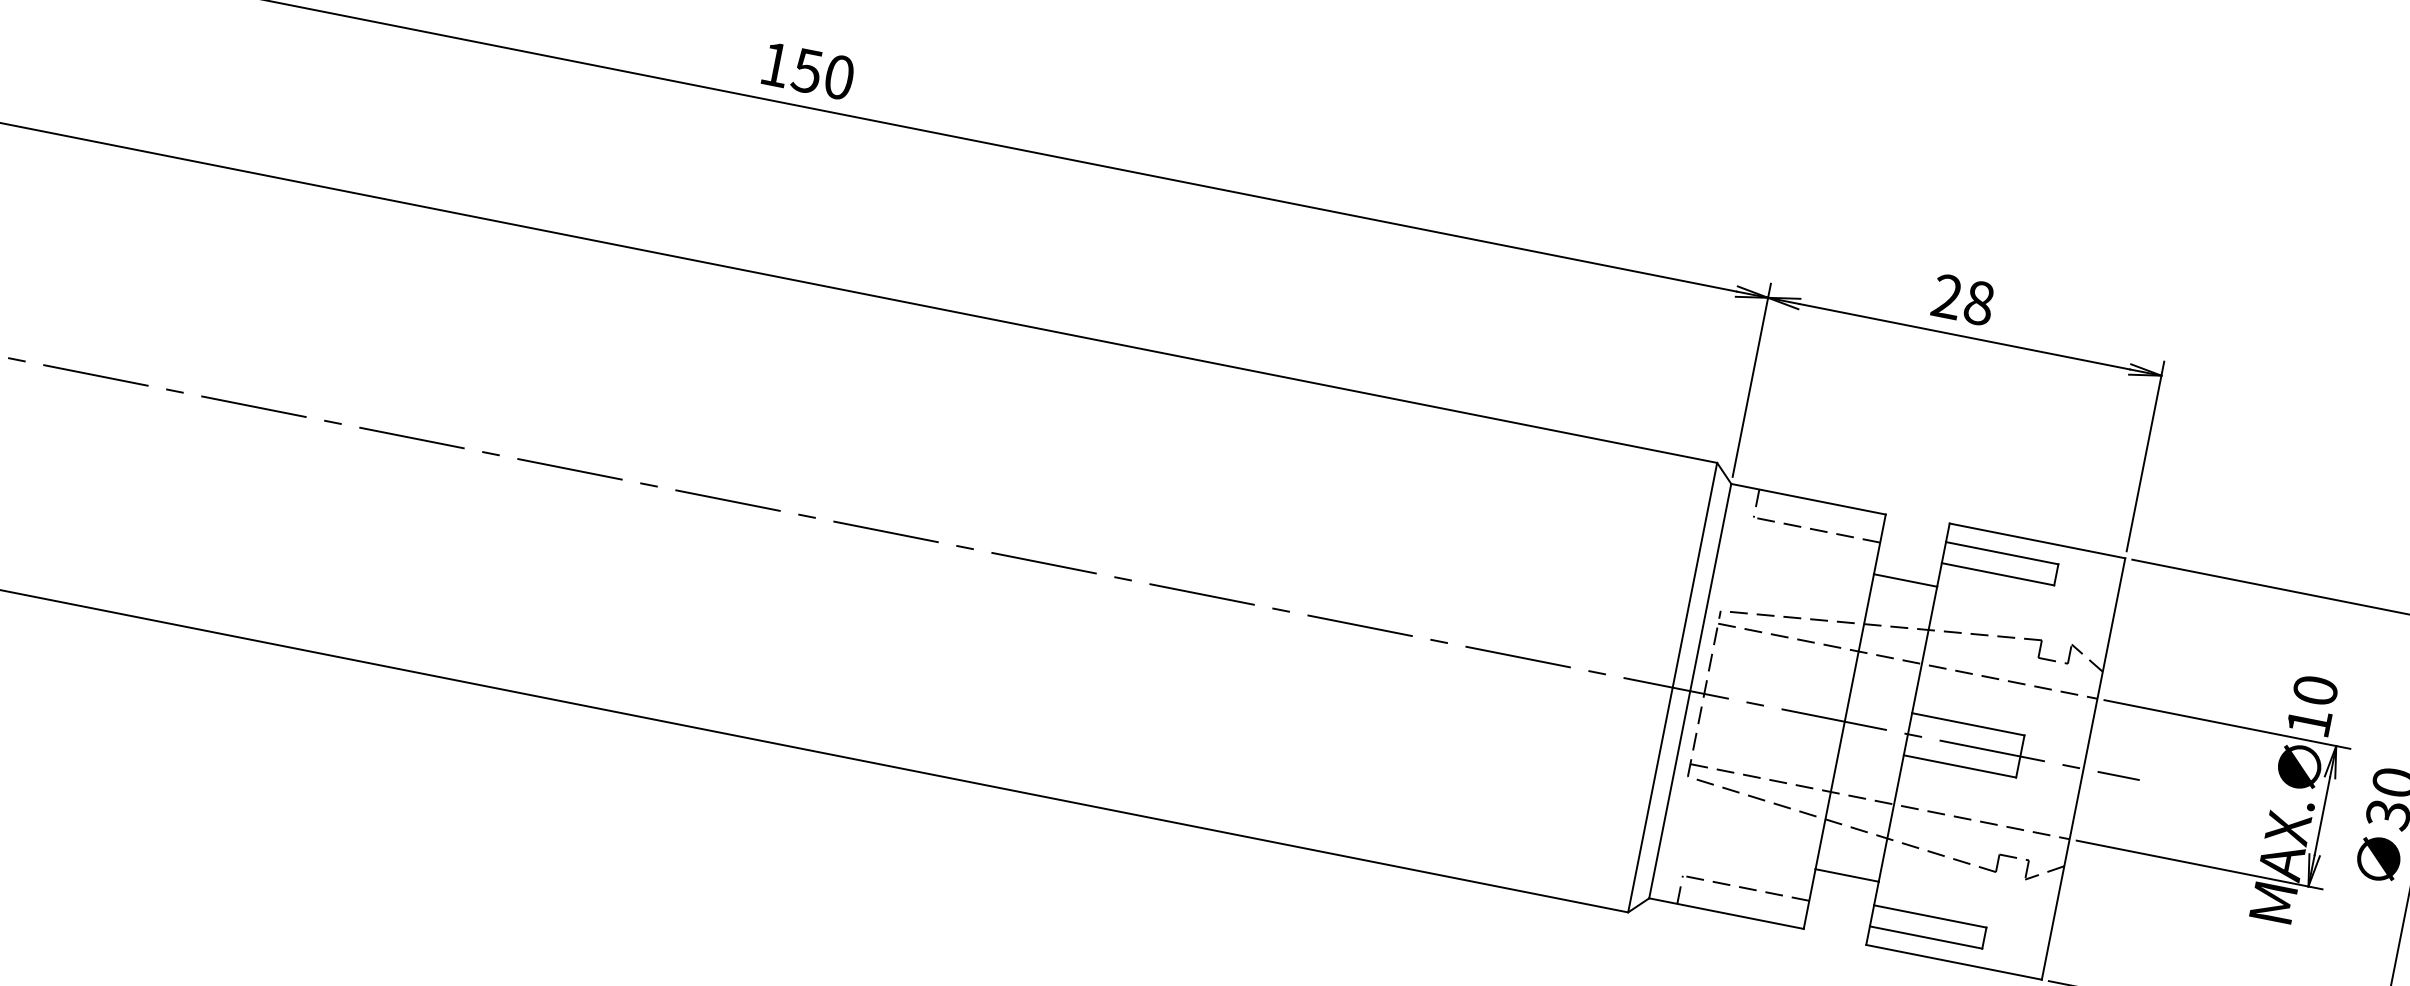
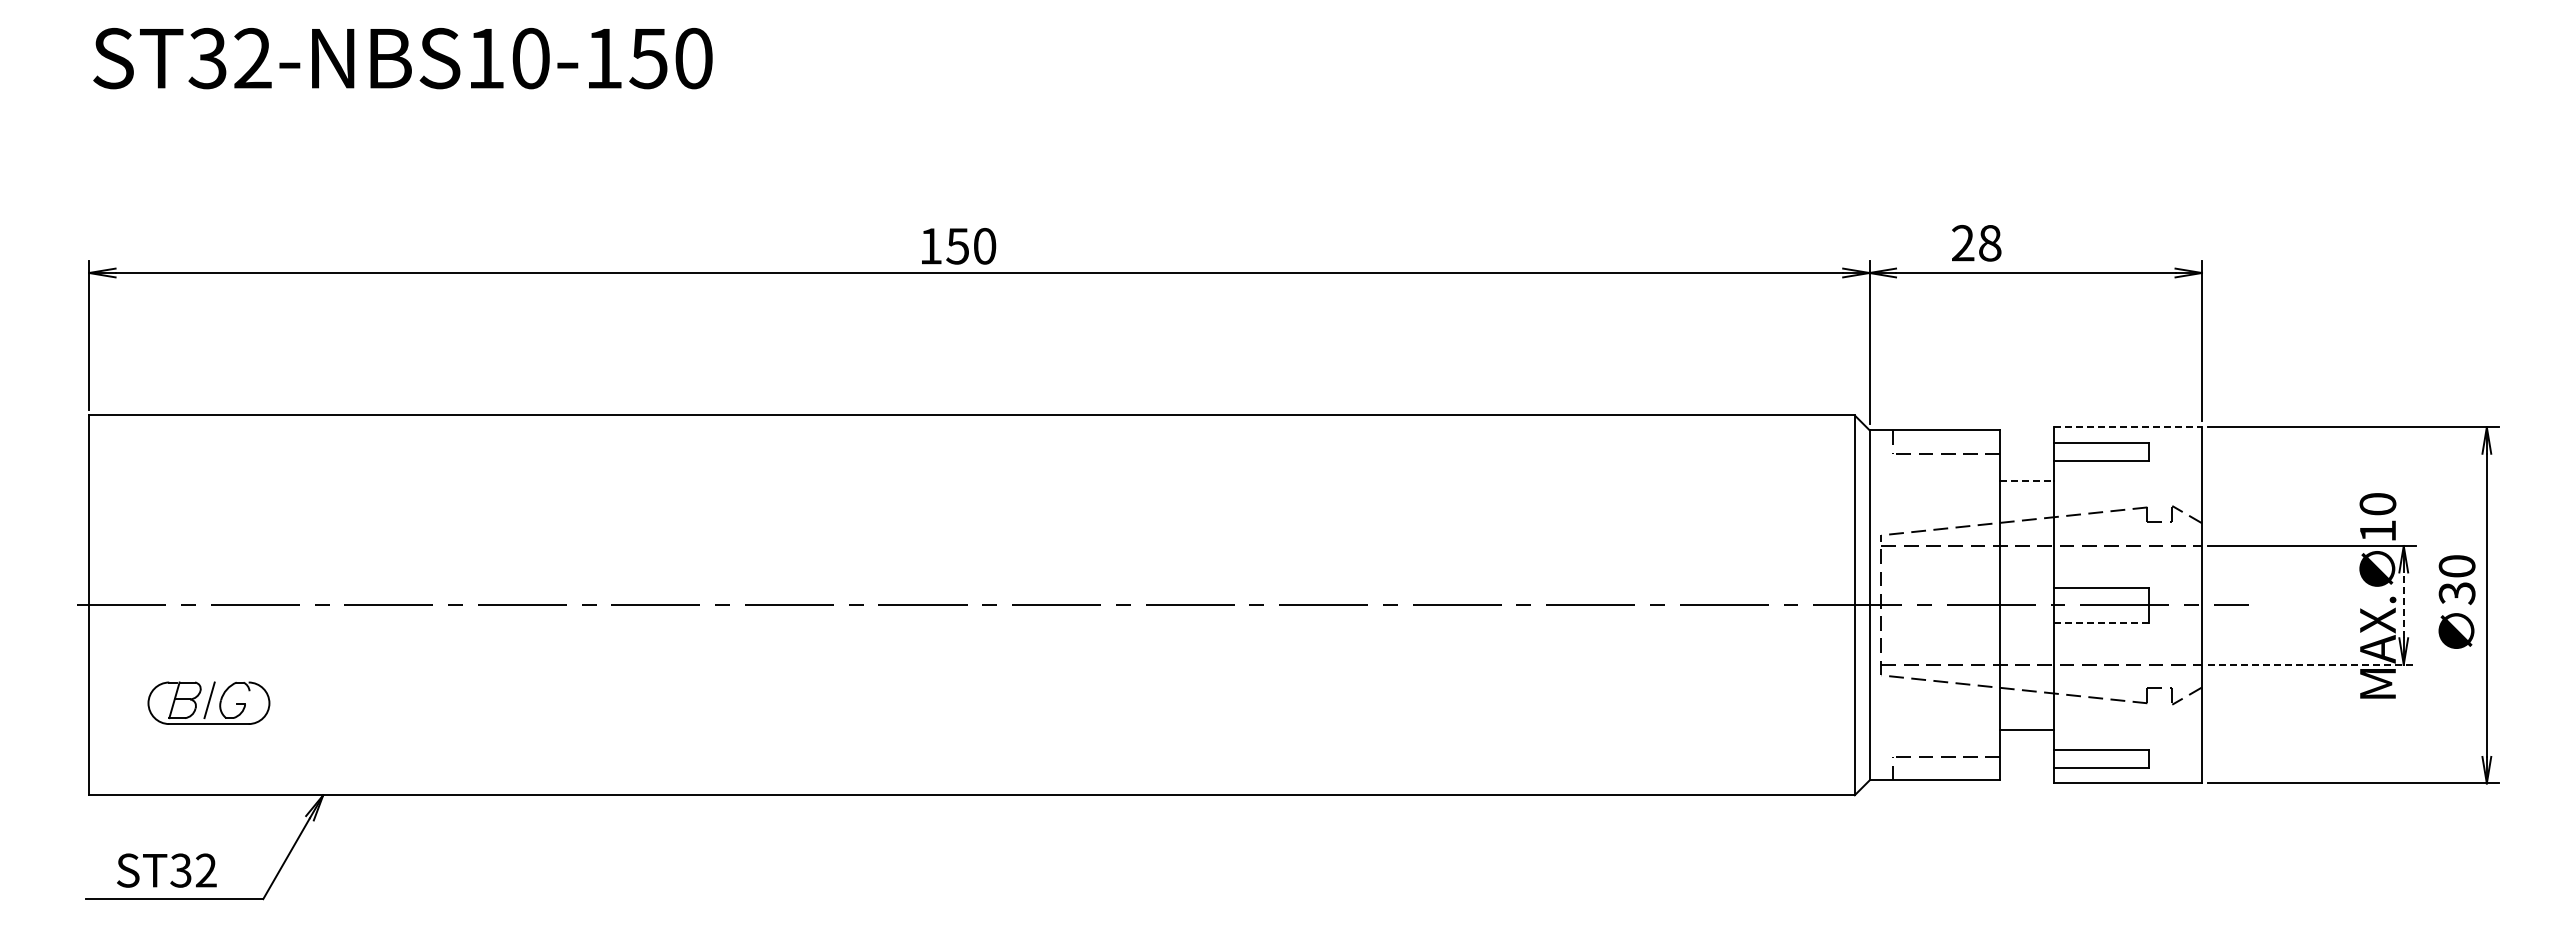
text: (809, 71) -> (959, 246), moved
text: (1963, 300) -> (1976, 243), moved
line: (2038, 541) -> (2128, 427), solid -> dashed
line: (1905, 580) -> (2026, 480), solid -> dashed
line: (1959, 766) -> (2100, 623), solid -> dashed
line: (2322, 816) -> (2403, 605), solid -> dashed
line: (2199, 864) -> (2311, 664), solid -> dashed

